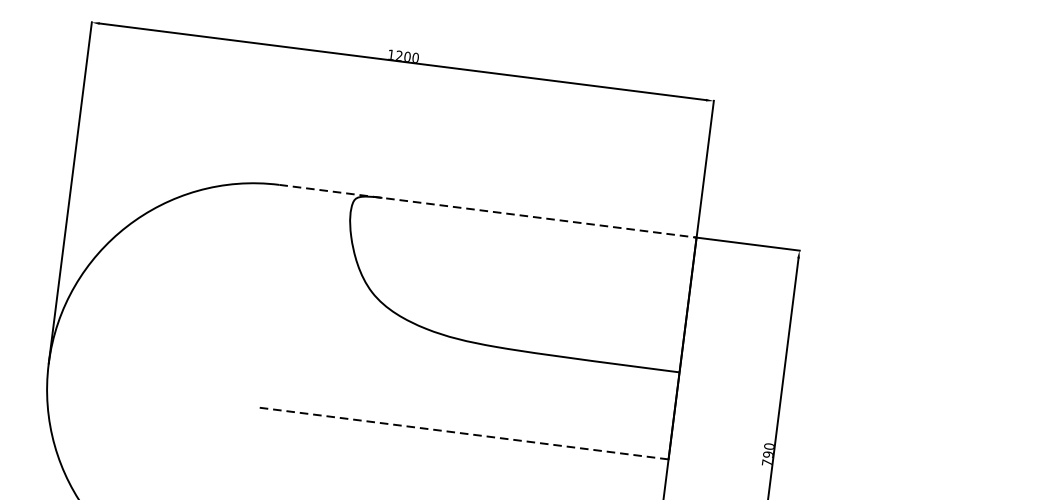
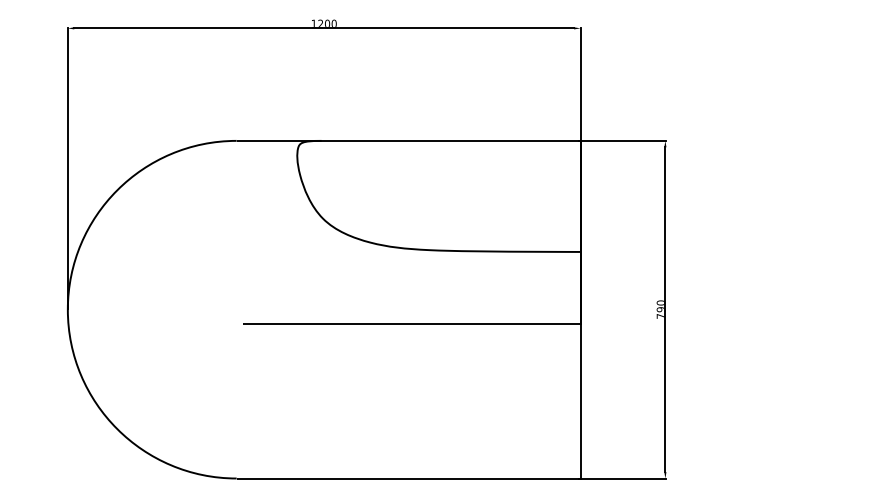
line: (487, 210) -> (408, 140), dashed -> solid
line: (463, 433) -> (411, 323), dashed -> solid

